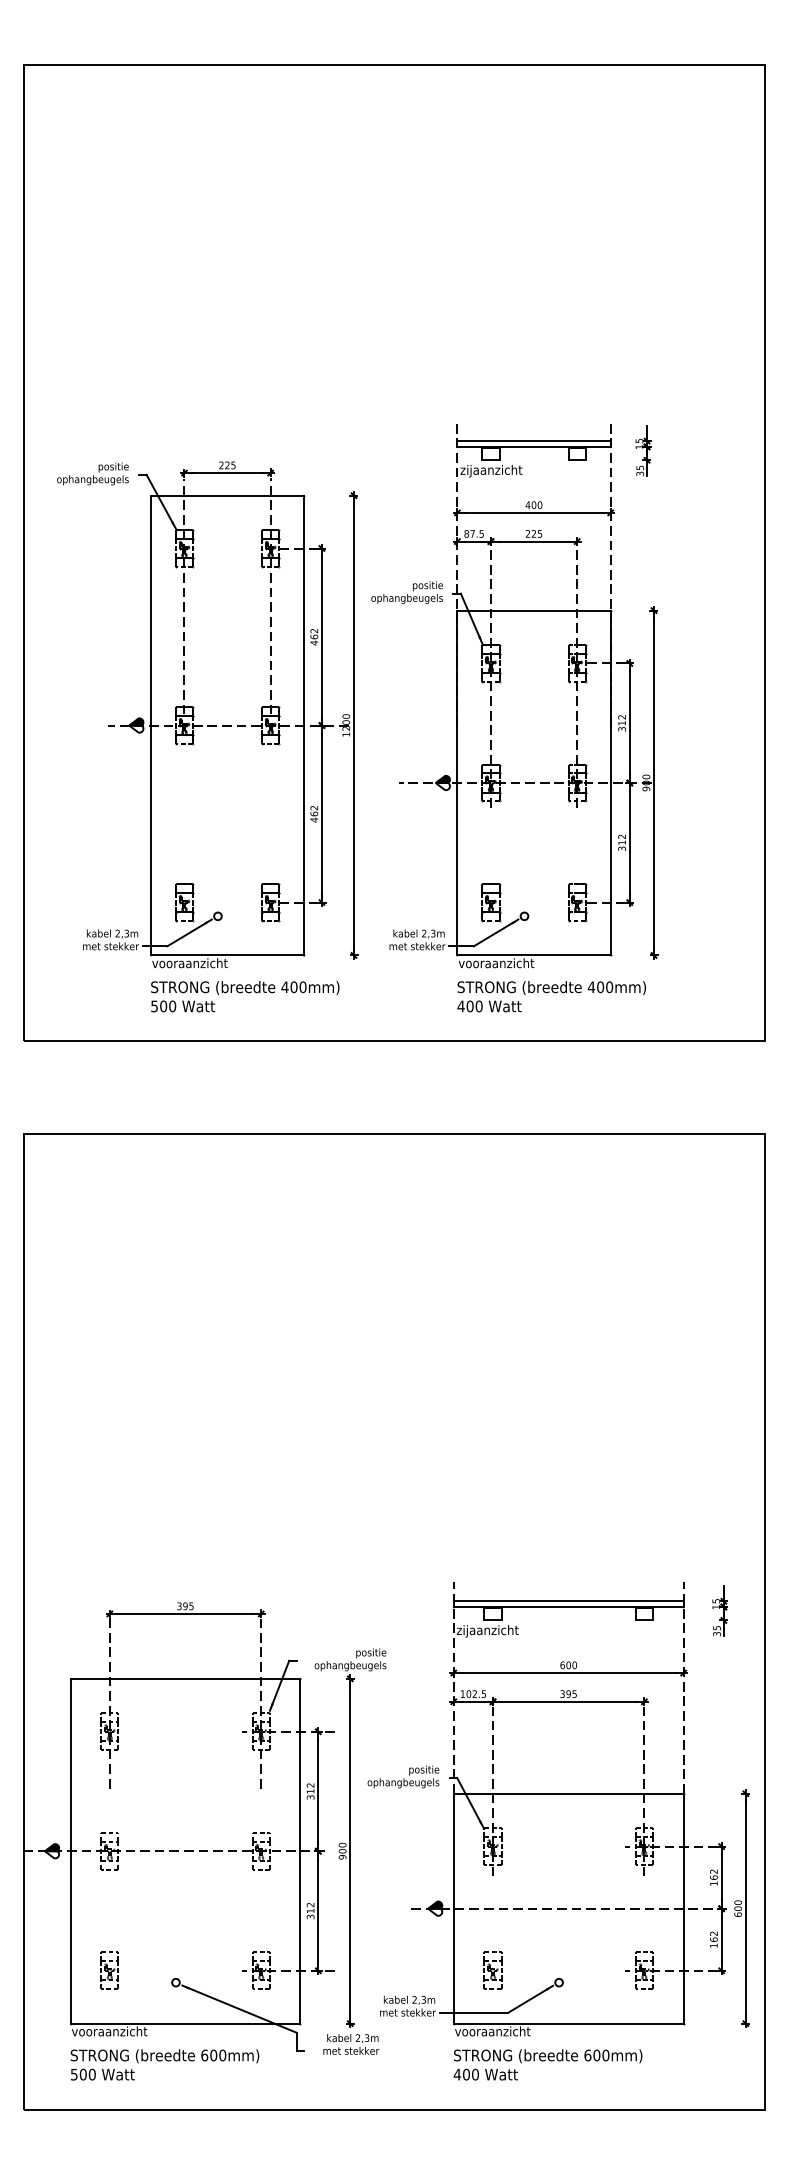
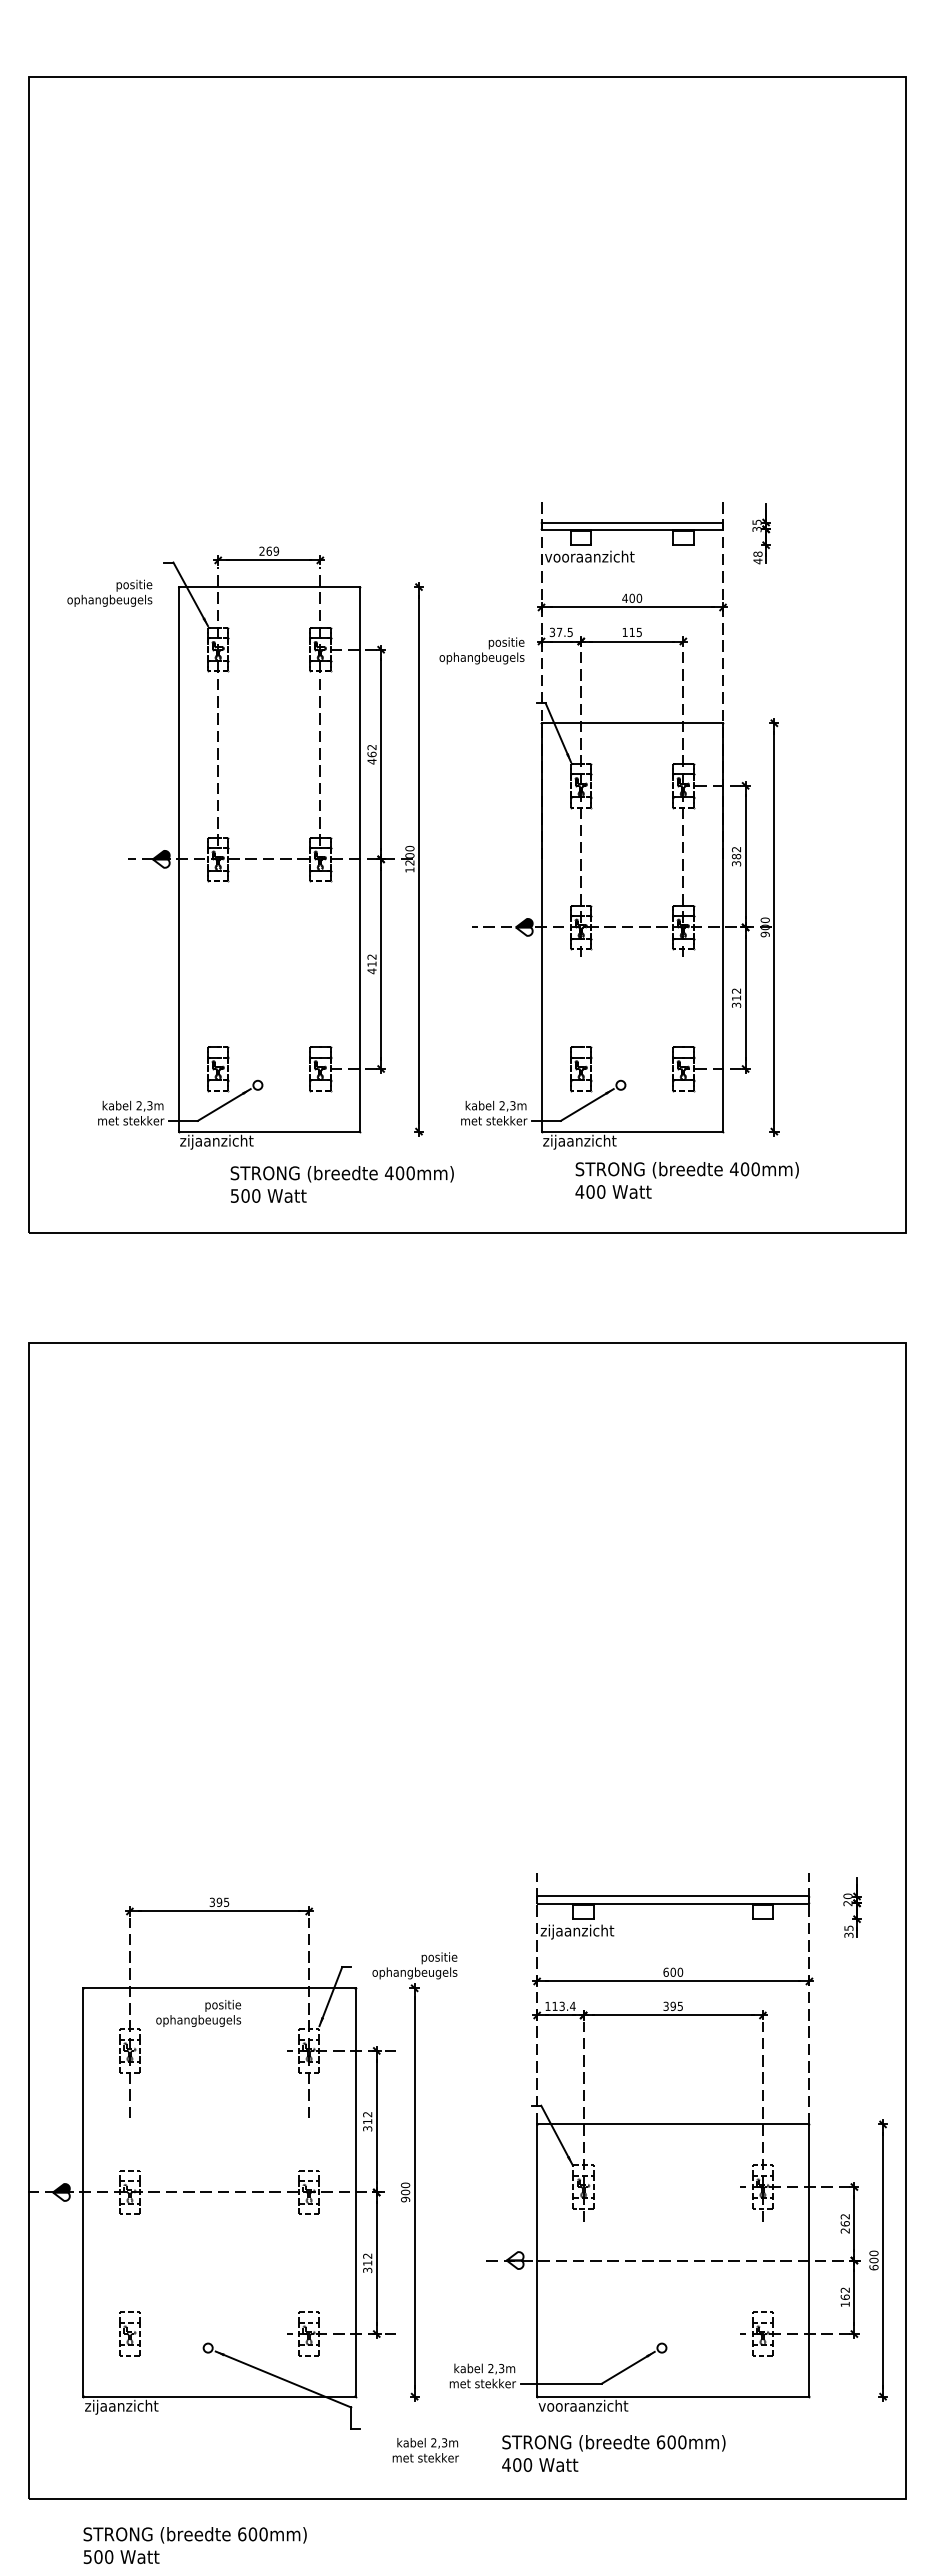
text: (638, 447) -> (756, 529), 15 -> 35
text: (230, 464) -> (272, 550), 225 -> 269
text: (497, 470) -> (589, 557), zijaanzicht -> vooraanzicht
text: (639, 470) -> (757, 557), 35 -> 48
text: (92, 473) -> (109, 592), moved
text: (466, 533) -> (552, 632), 87.5 -> 37.5
text: (530, 533) -> (628, 631), 225 -> 115
text: (406, 592) -> (481, 650), moved
text: (622, 723) -> (736, 856), 312 -> 382
text: (313, 813) -> (371, 963), 462 -> 412
text: (189, 963) -> (224, 1141), vooraanzicht -> zijaanzicht
text: (496, 963) -> (587, 1141), vooraanzicht -> zijaanzicht
text: (244, 996) -> (341, 1184), moved
text: (551, 996) -> (686, 1180), moved
text: (715, 1603) -> (847, 1899), 15 -> 20
text: (475, 1693) -> (563, 2005), 102.5 -> 113.4
text: (403, 1776) -> (198, 2013), moved
text: (713, 1883) -> (844, 2230), 162 -> 262
fill: (434, 1905) -> (514, 2256), removed
part: (492, 1970) -> (583, 2333), removed
text: (109, 2031) -> (129, 2406), vooraanzicht -> zijaanzicht
text: (351, 2044) -> (425, 2450), moved
text: (164, 2064) -> (194, 2545), moved
text: (547, 2064) -> (613, 2453), moved

